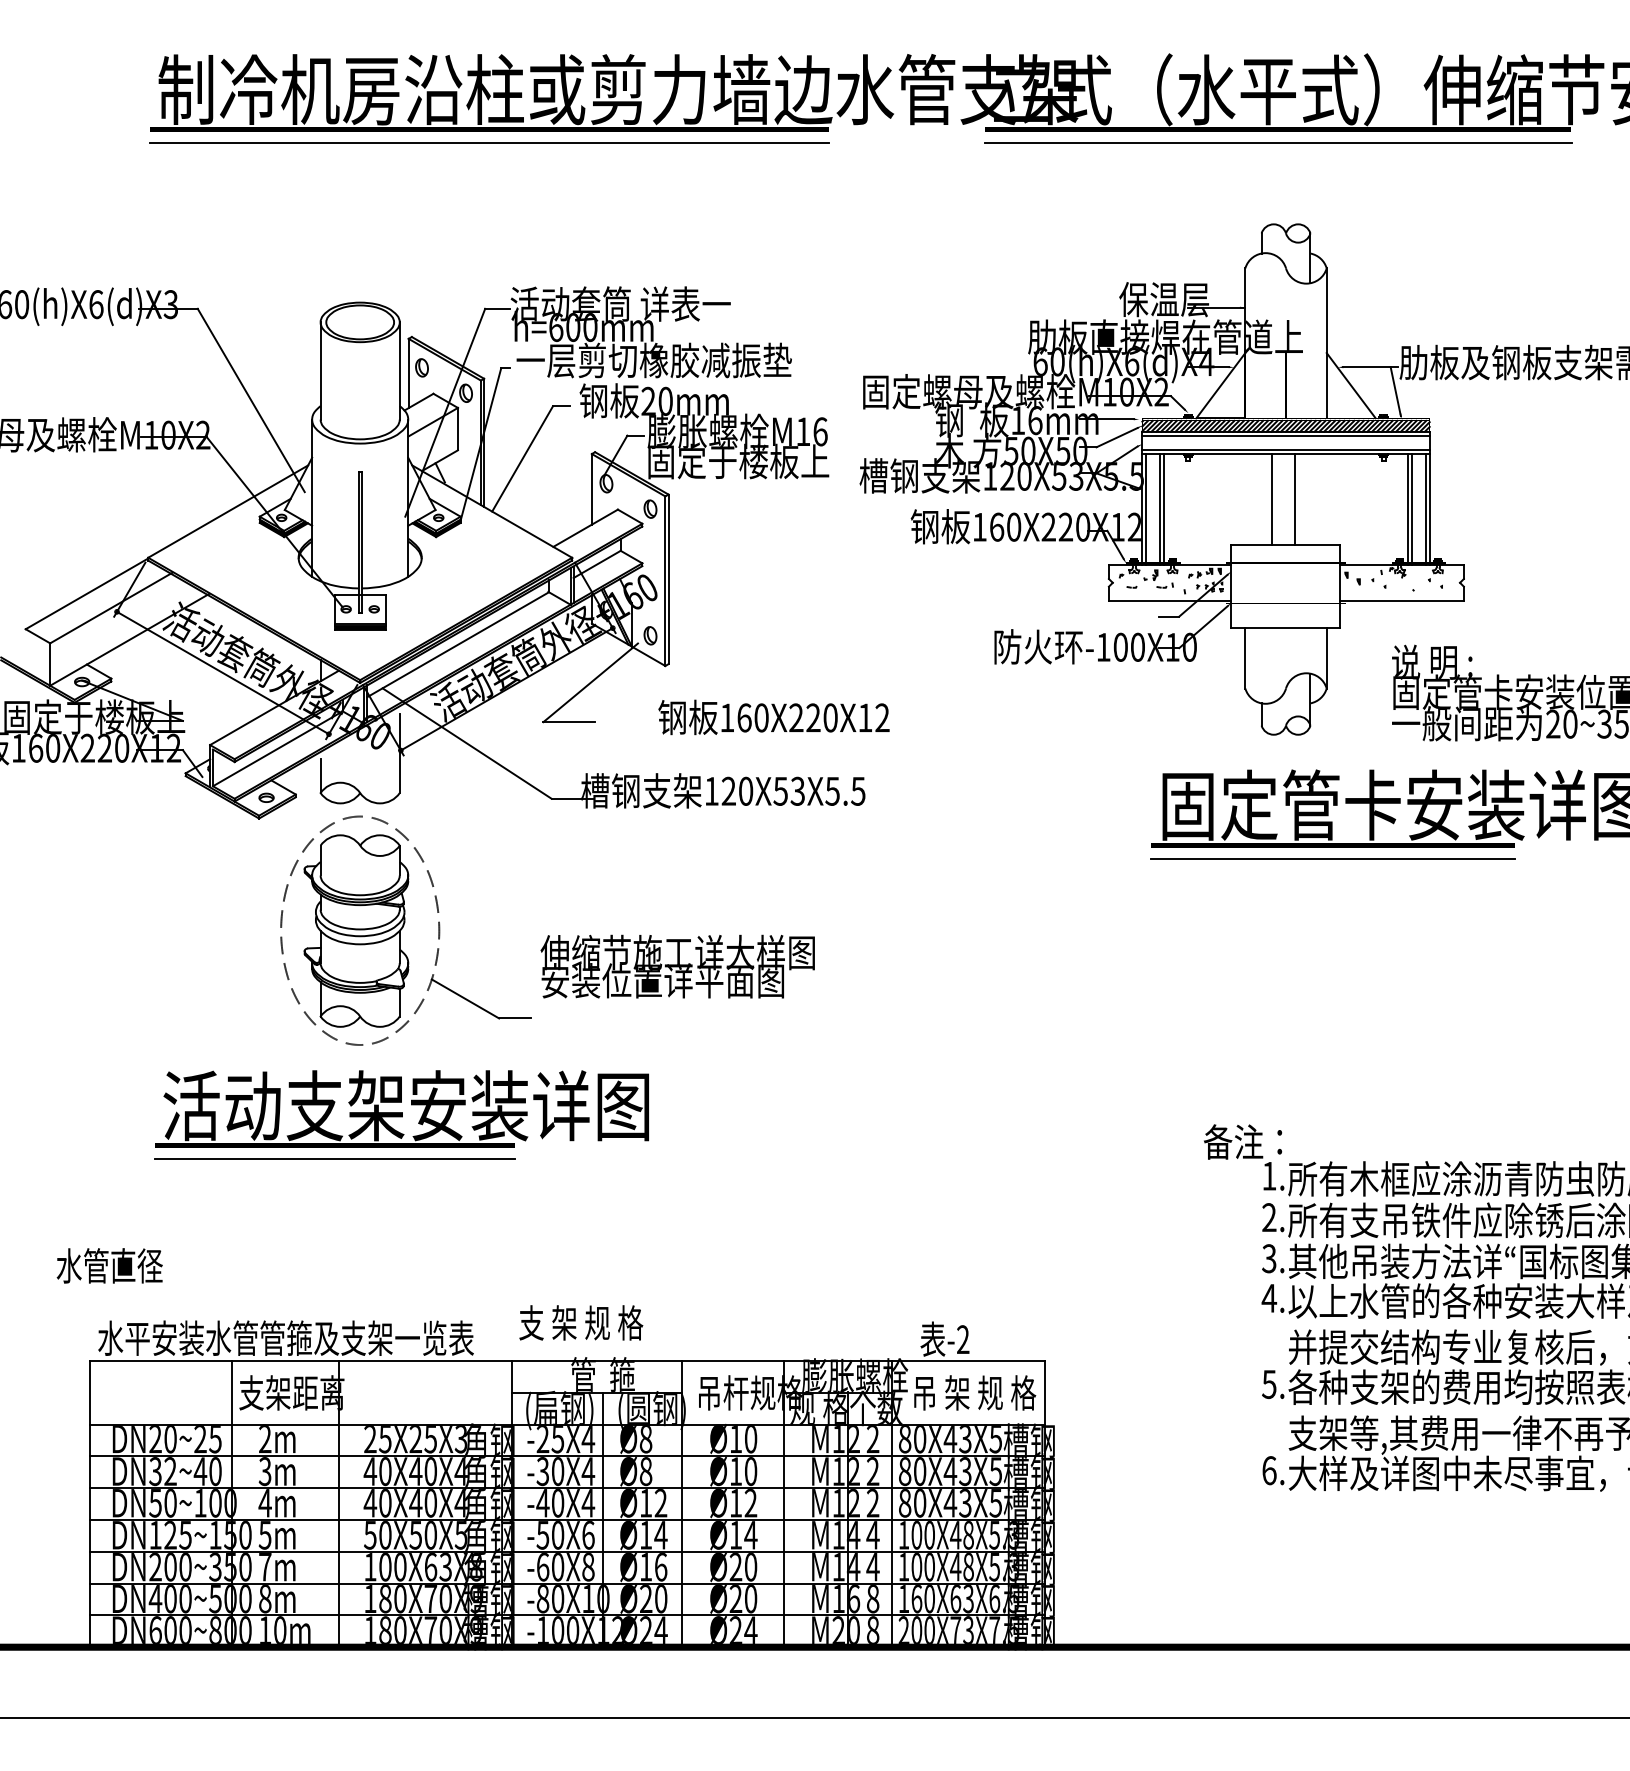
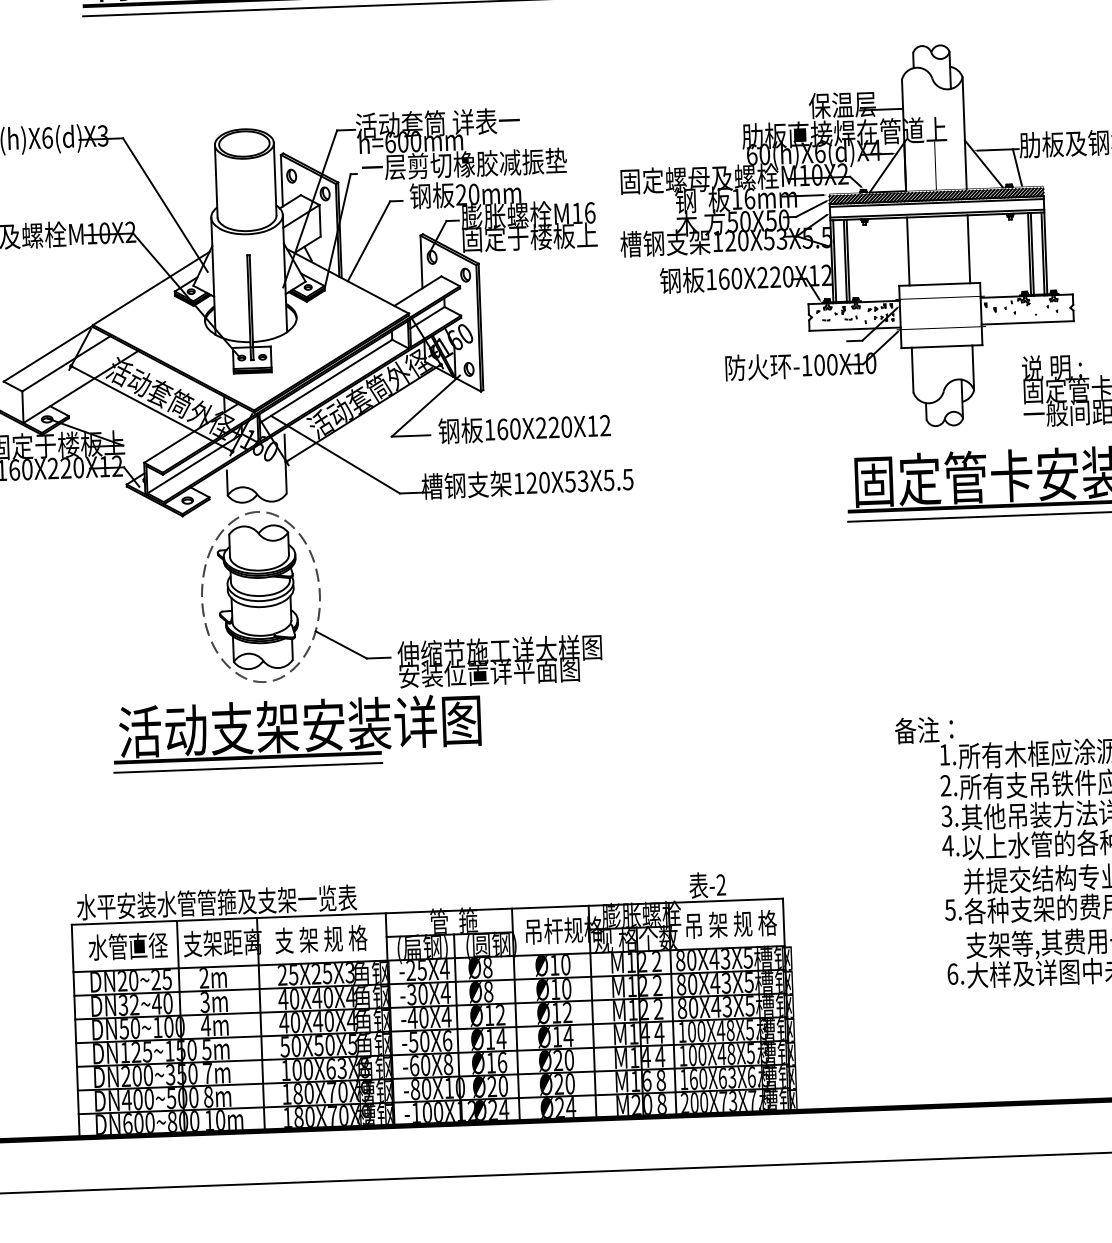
line: (1271, 498) -> (968, 248), moved
line: (1295, 498) -> (908, 250), moved
text: (773, 717) -> (524, 428), moved
text: (677, 966) -> (499, 661), moved
text: (109, 1265) -> (127, 946), moved
text: (581, 1322) -> (321, 939), moved

